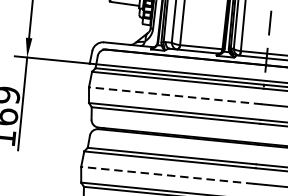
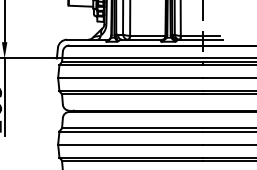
line: (174, 96) -> (129, 78), dashed -> solid
line: (166, 175) -> (129, 144), dashed -> solid

